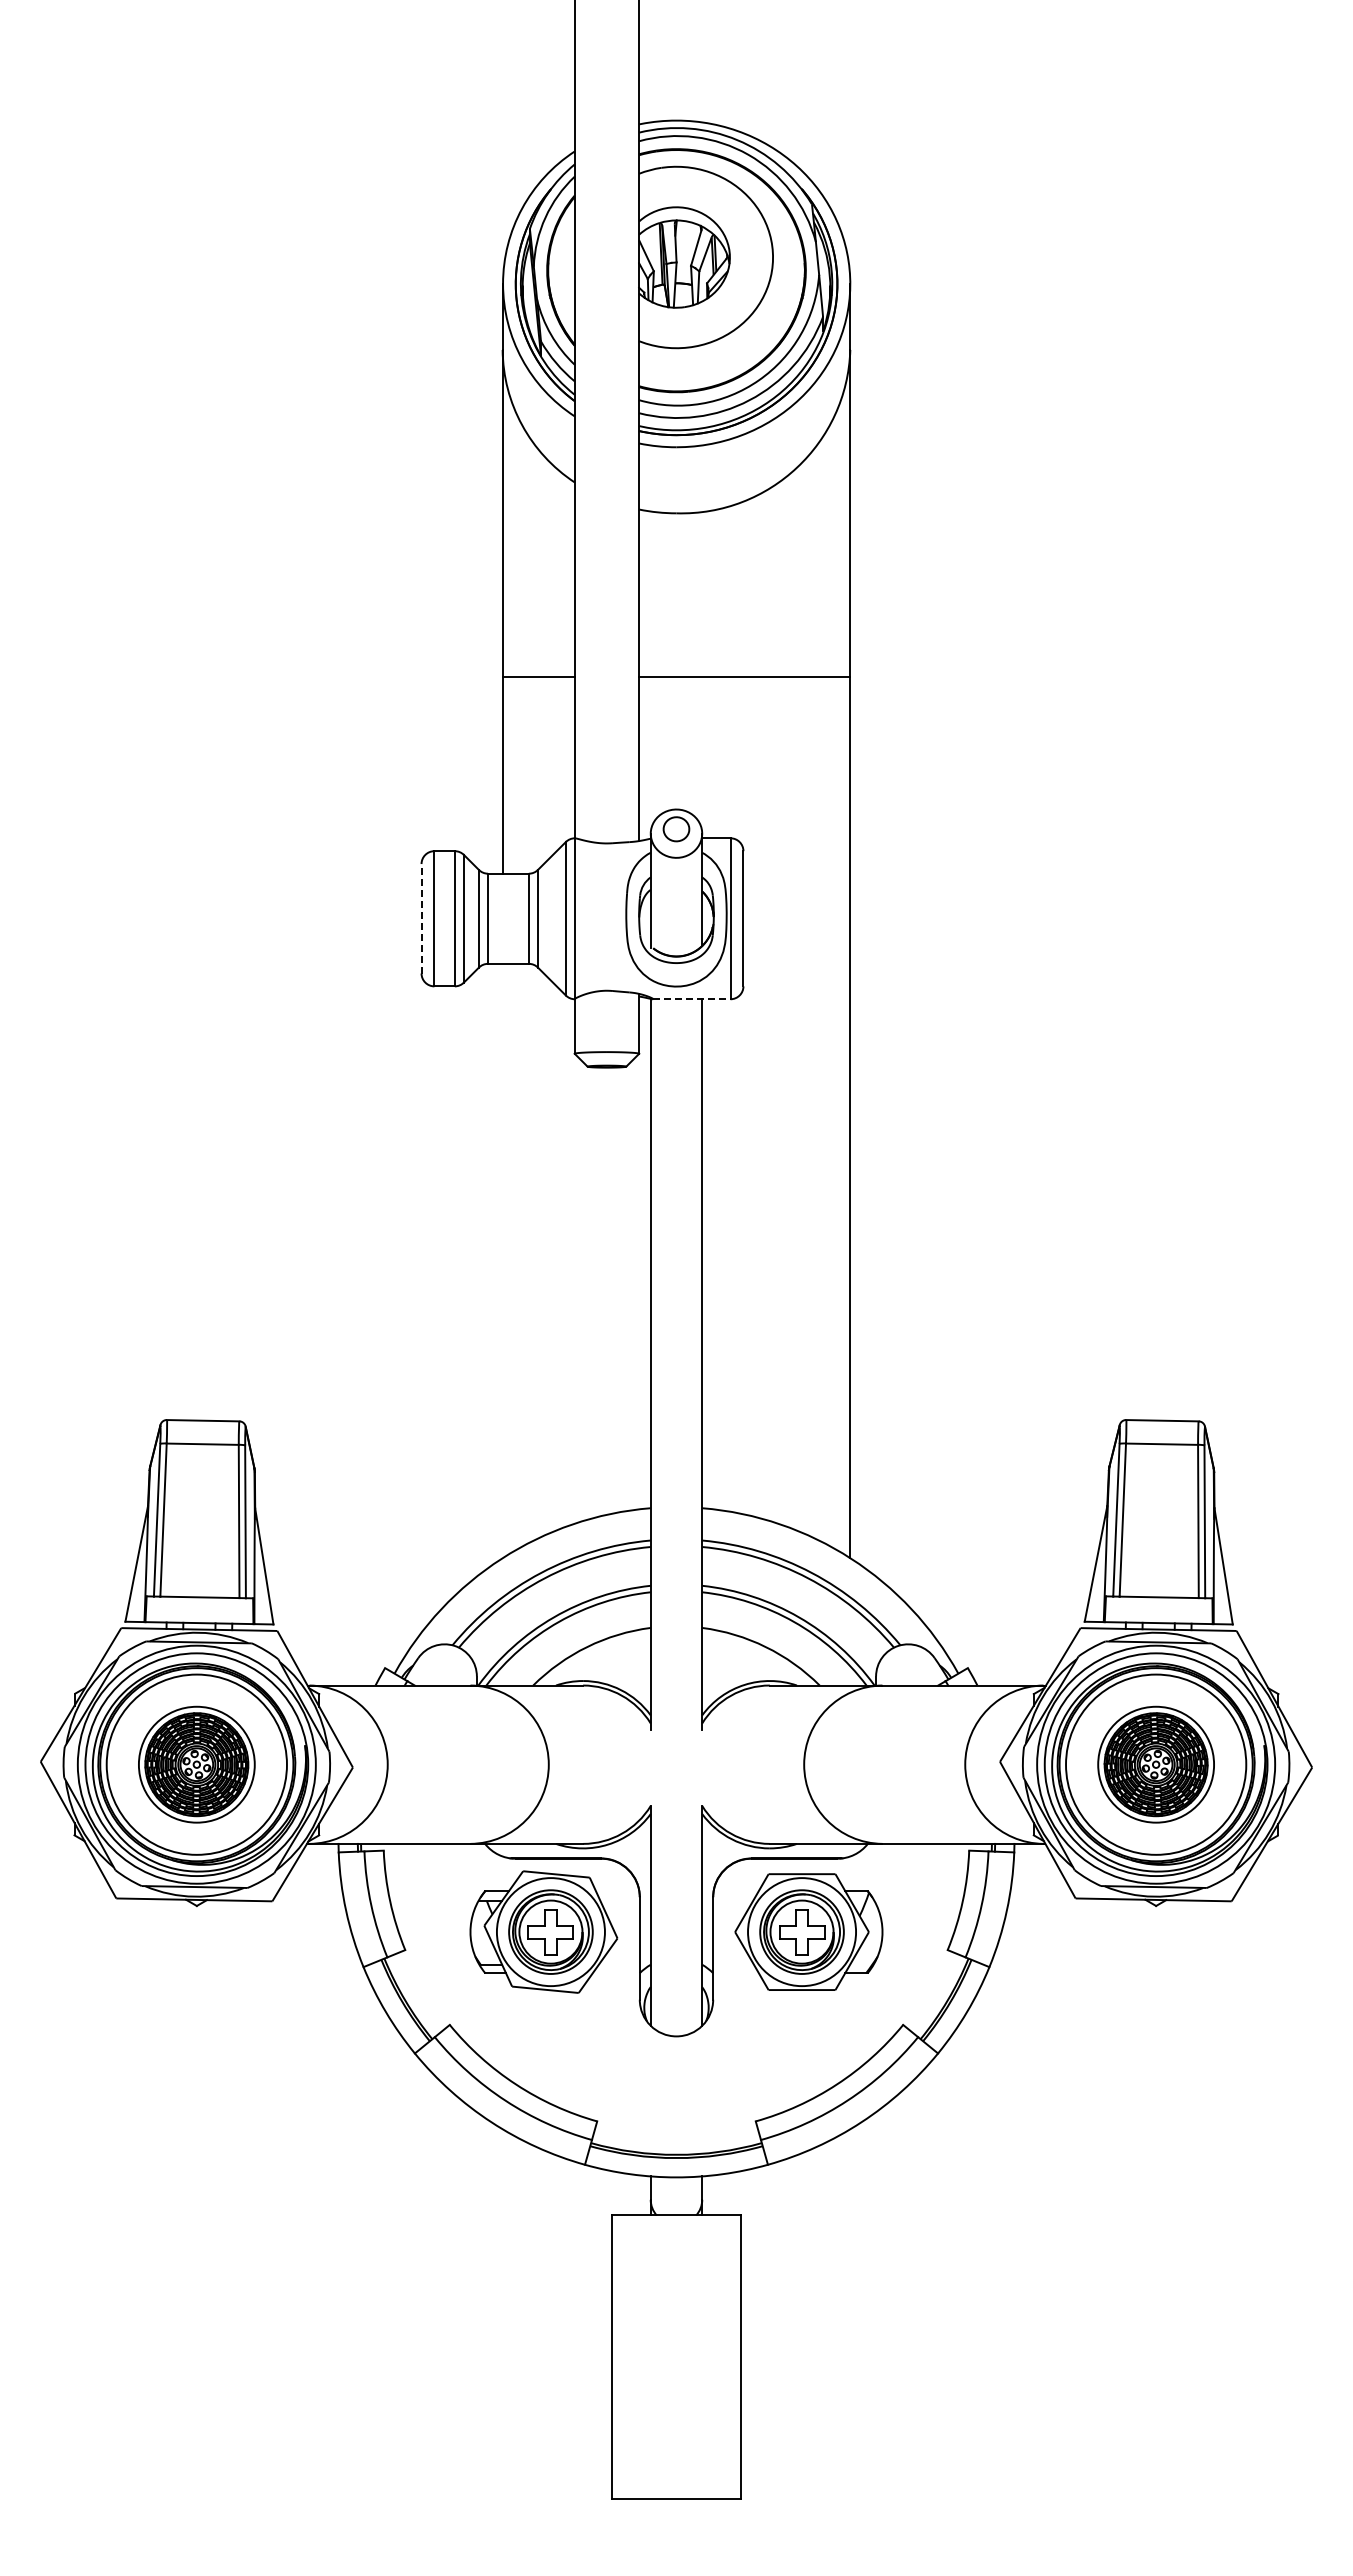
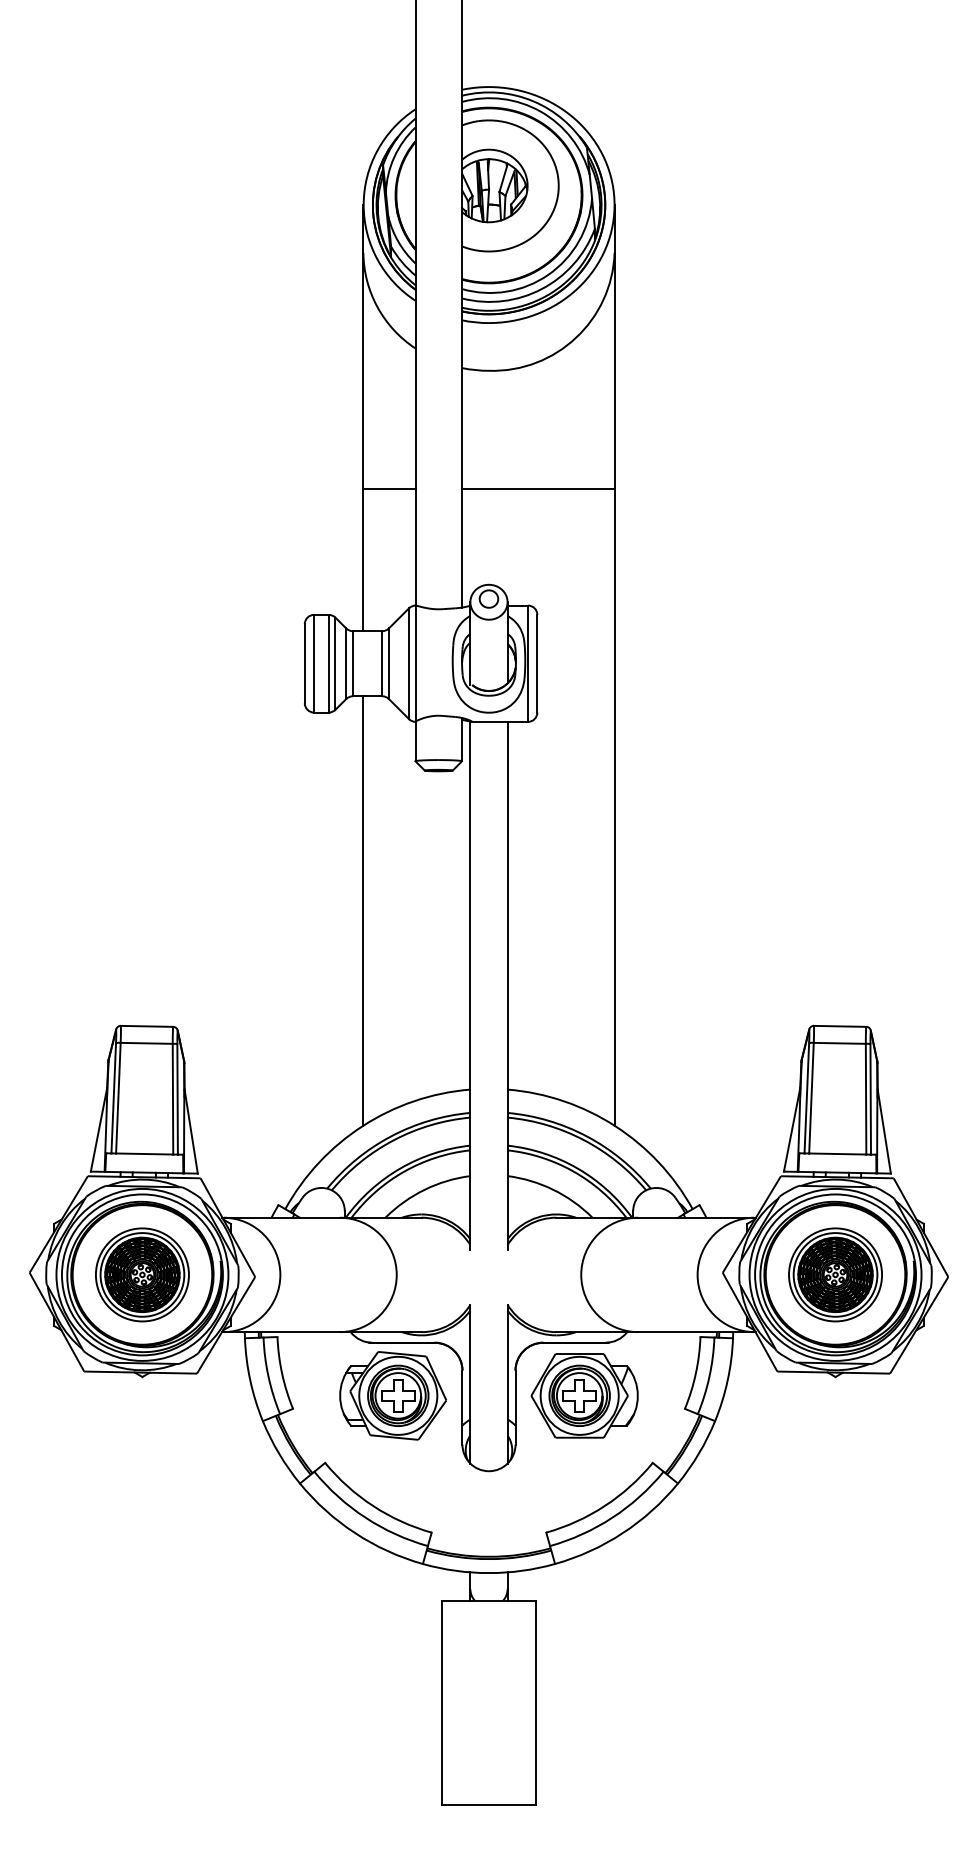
line: (421, 918) -> (304, 663), dashed -> solid
line: (691, 999) -> (499, 722), dashed -> solid
line: (502, 1260) -> (363, 910), added
circle: (196, 1764) -> (142, 1274), size x0.71
circle: (1155, 1764) -> (835, 1274), size x0.71

